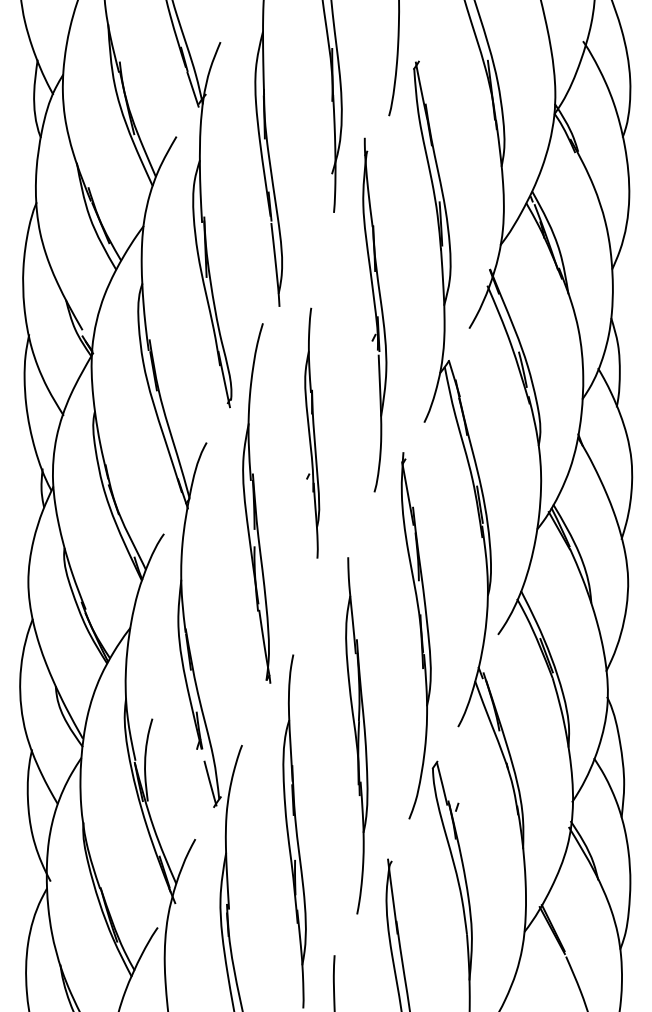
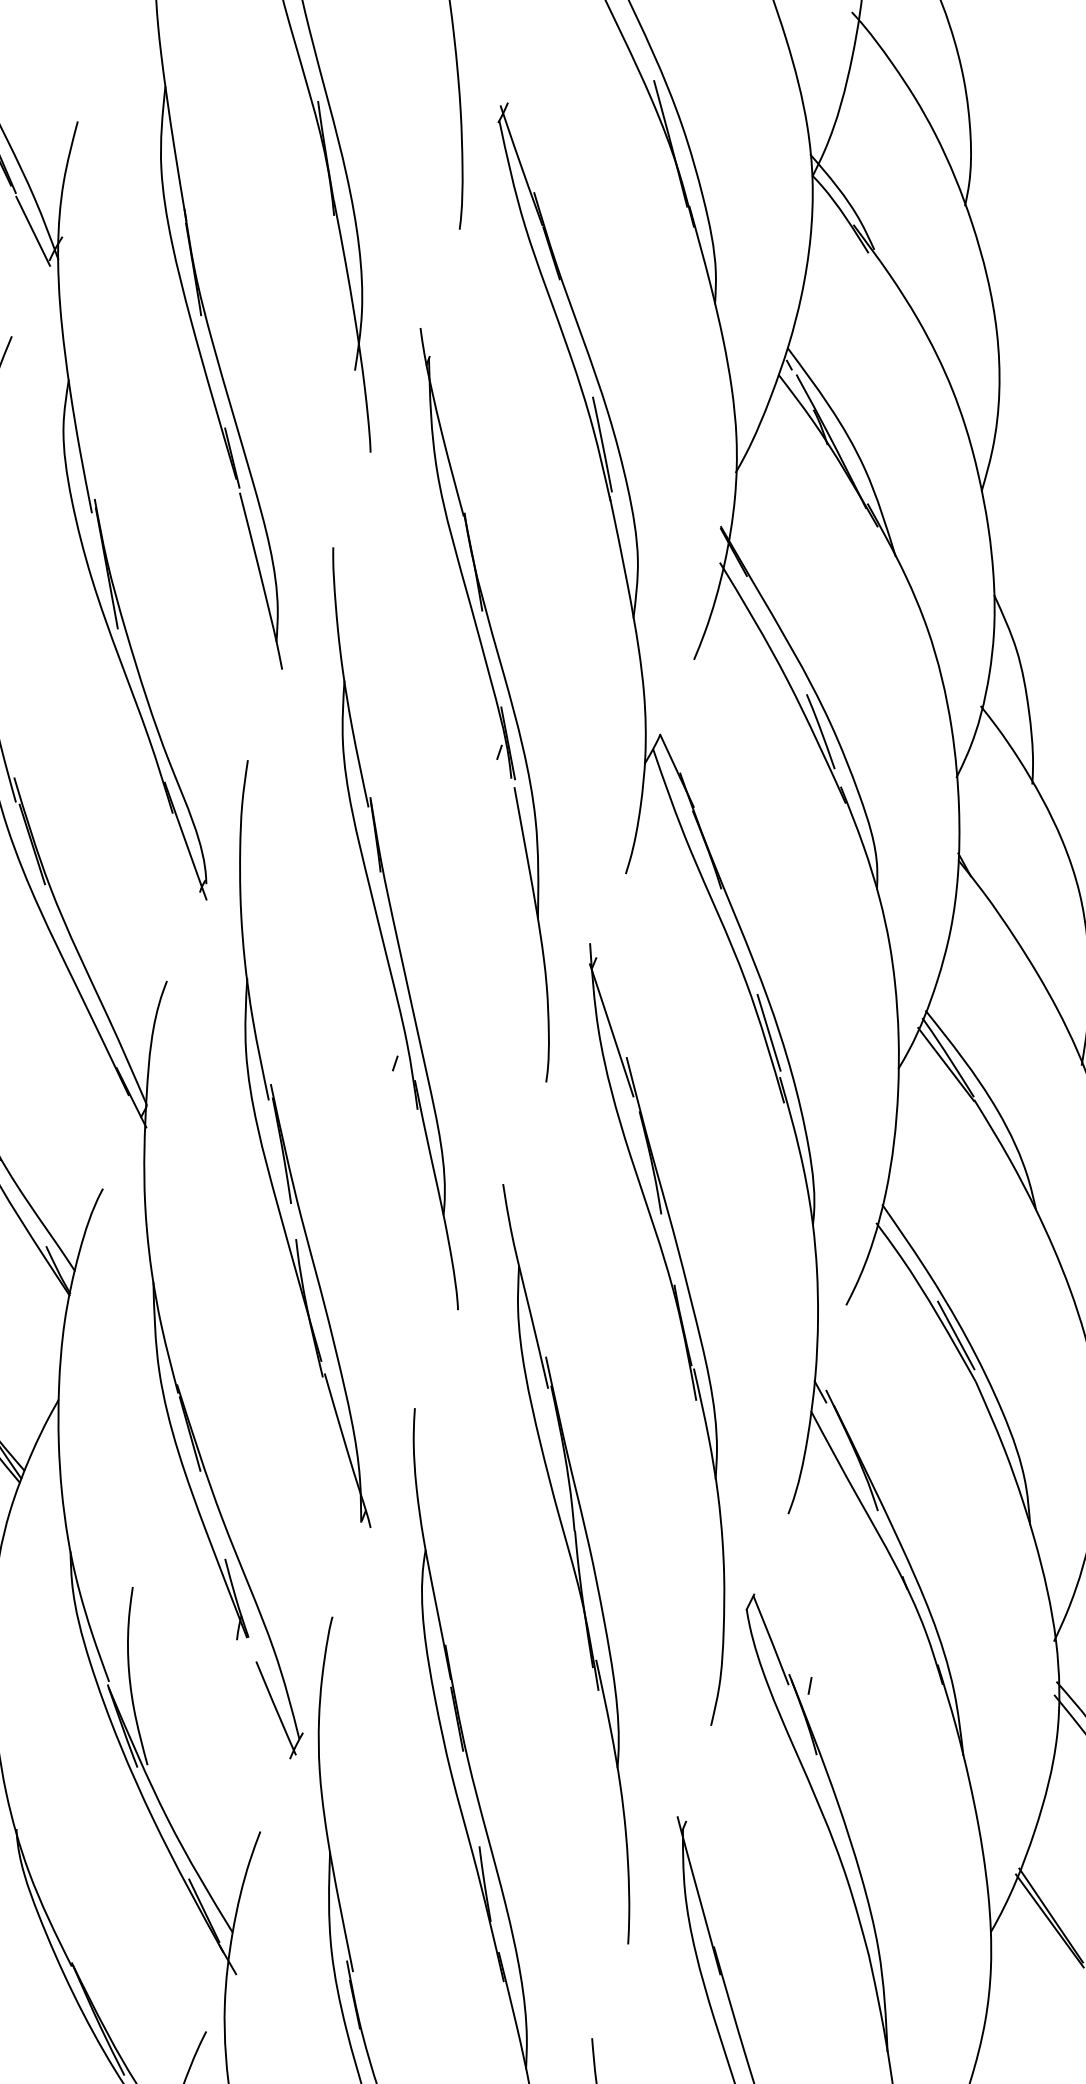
part: (374, 314) -> (493, 702), moved
part: (312, 433) -> (390, 930), size x1.43
part: (256, 503) -> (287, 1147), moved

